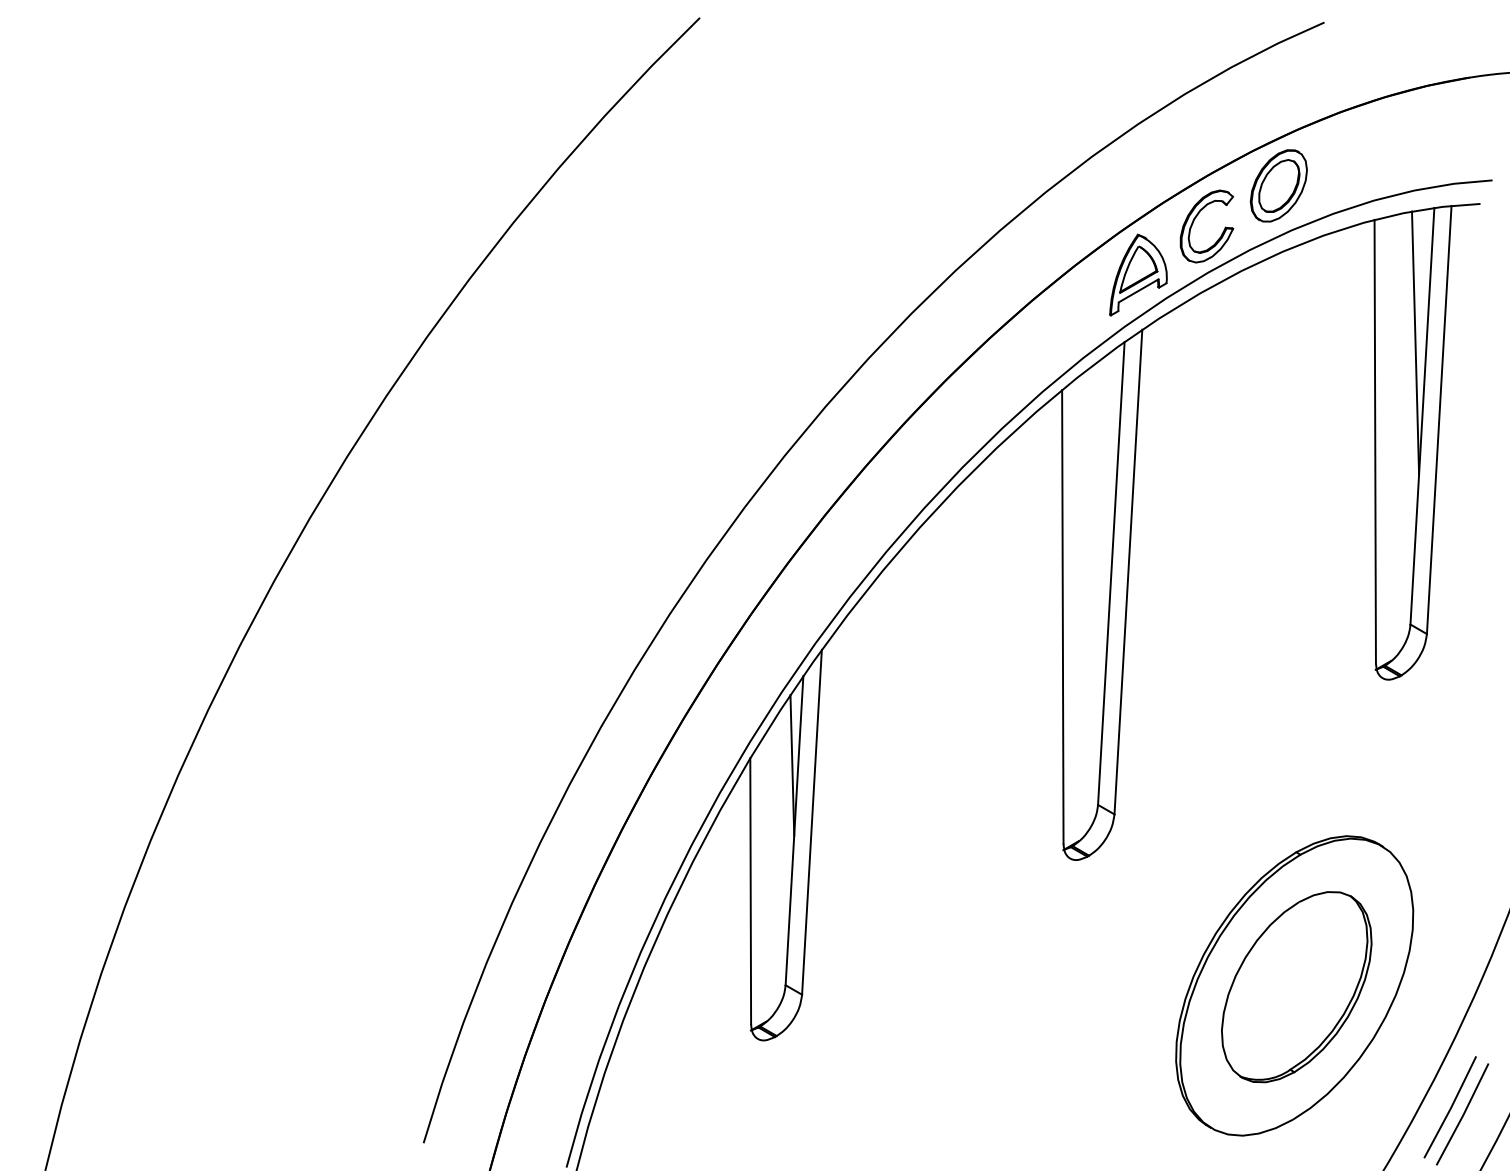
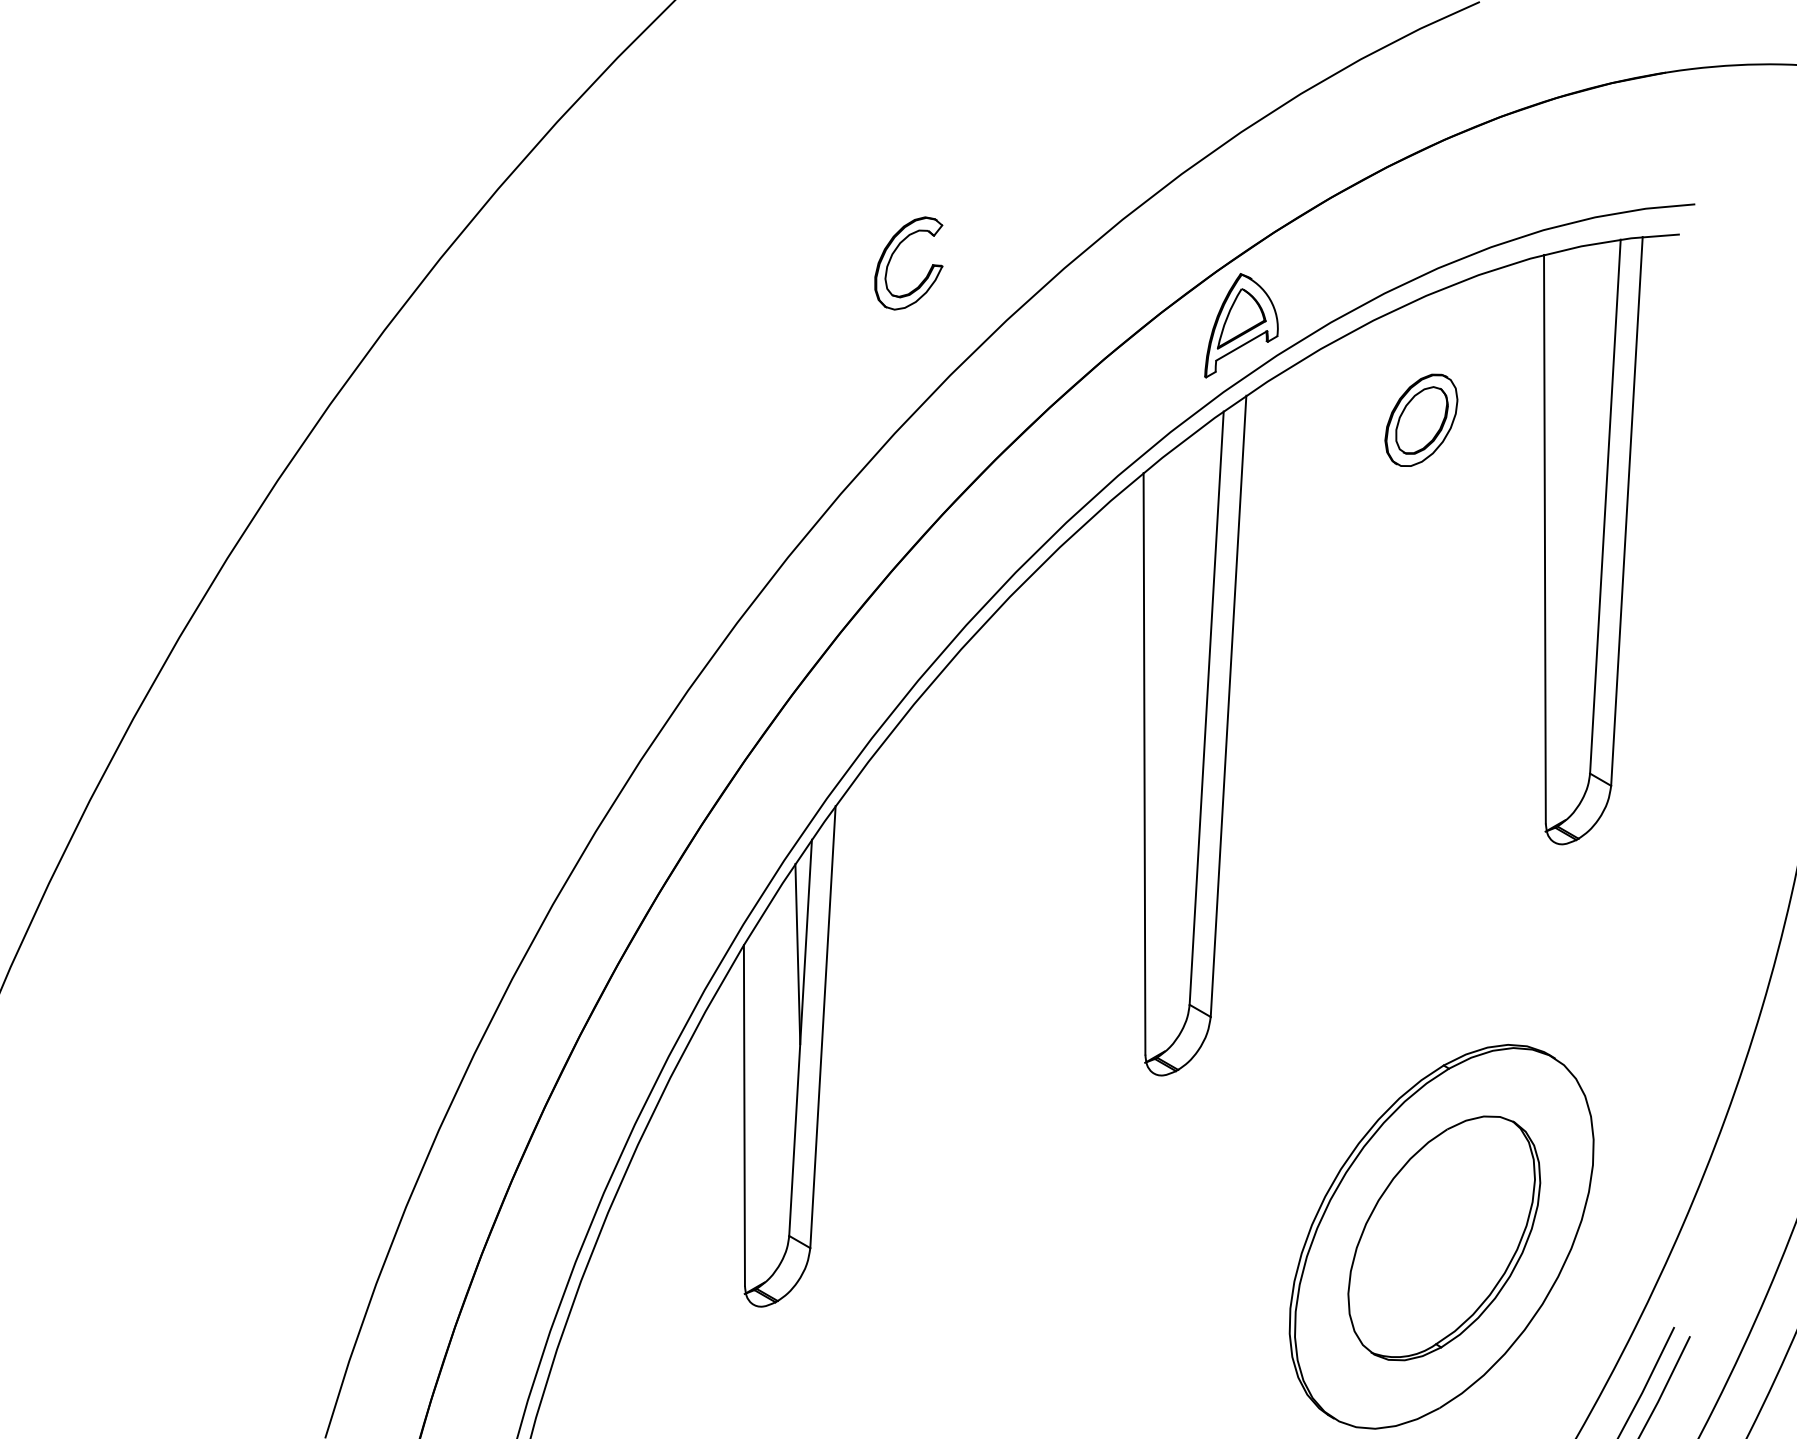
part: (1278, 185) -> (1420, 419), moved
part: (1194, 221) -> (892, 257), moved
line: (1415, 342) -> (1596, 412), removed

